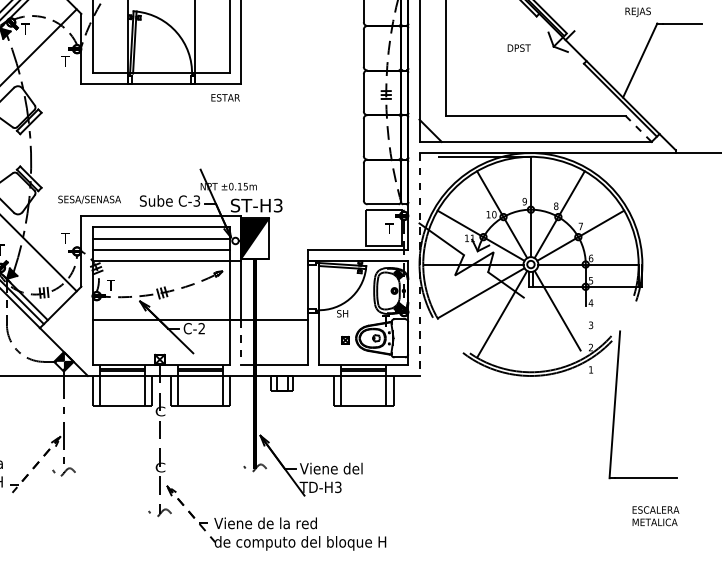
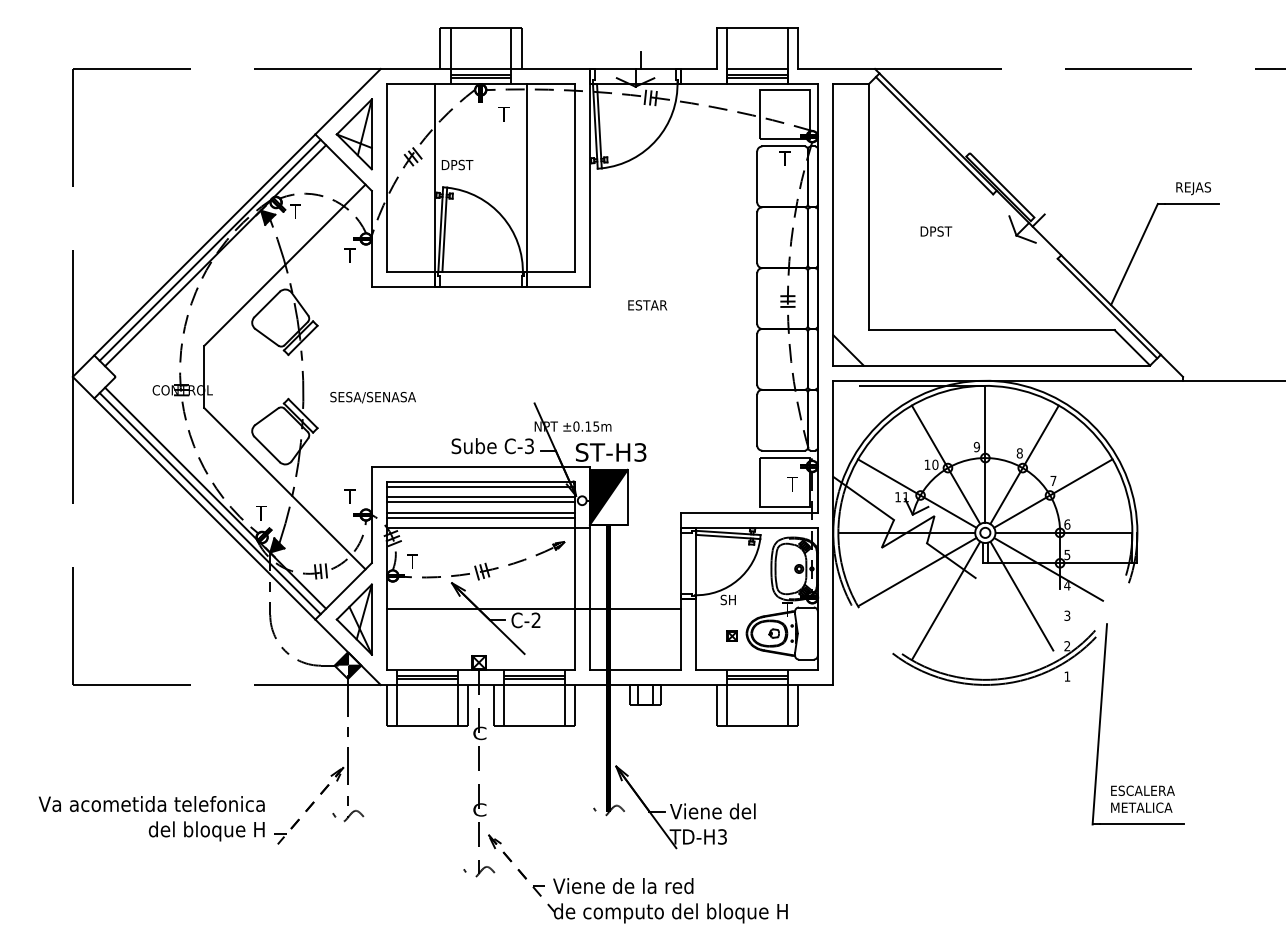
text: (638, 12) -> (1193, 188), moved
text: (519, 48) -> (936, 231), moved
text: (225, 97) -> (647, 305), moved
line: (638, 128) -> (1132, 347), dashed -> solid
text: (89, 199) -> (372, 397), moved
line: (160, 231) -> (480, 487), added
line: (160, 242) -> (480, 502), added
line: (160, 253) -> (480, 517), added
line: (419, 265) -> (833, 533), dashed -> solid
line: (580, 292) -> (1053, 571), added
part: (67, 328) -> (353, 619), added
line: (240, 342) -> (589, 639), dashed -> solid
text: (655, 515) -> (1142, 798), moved

